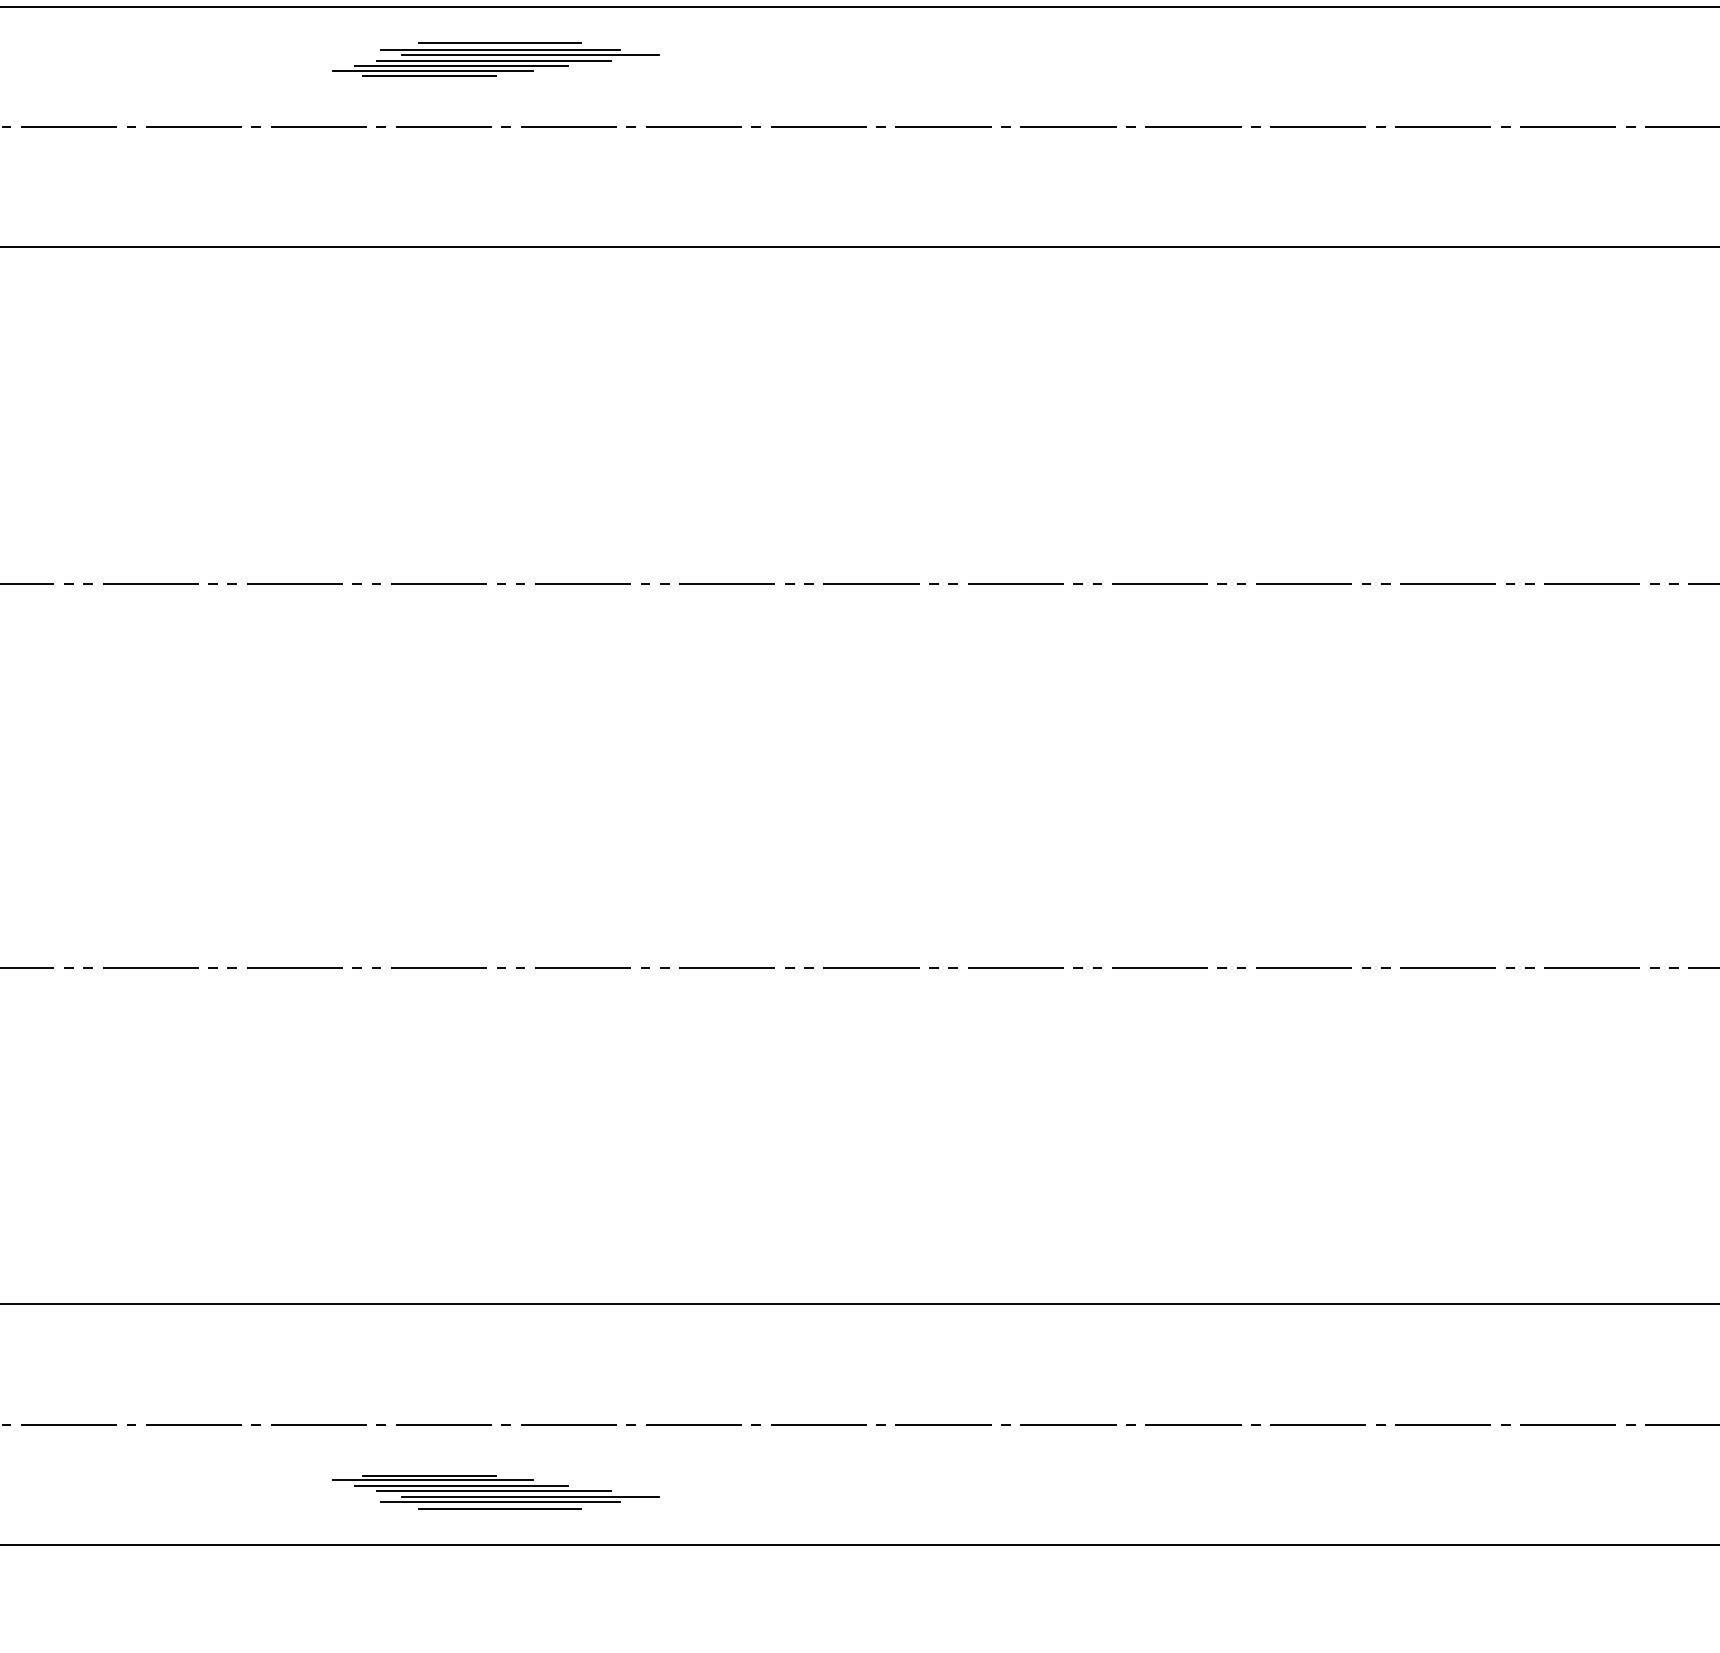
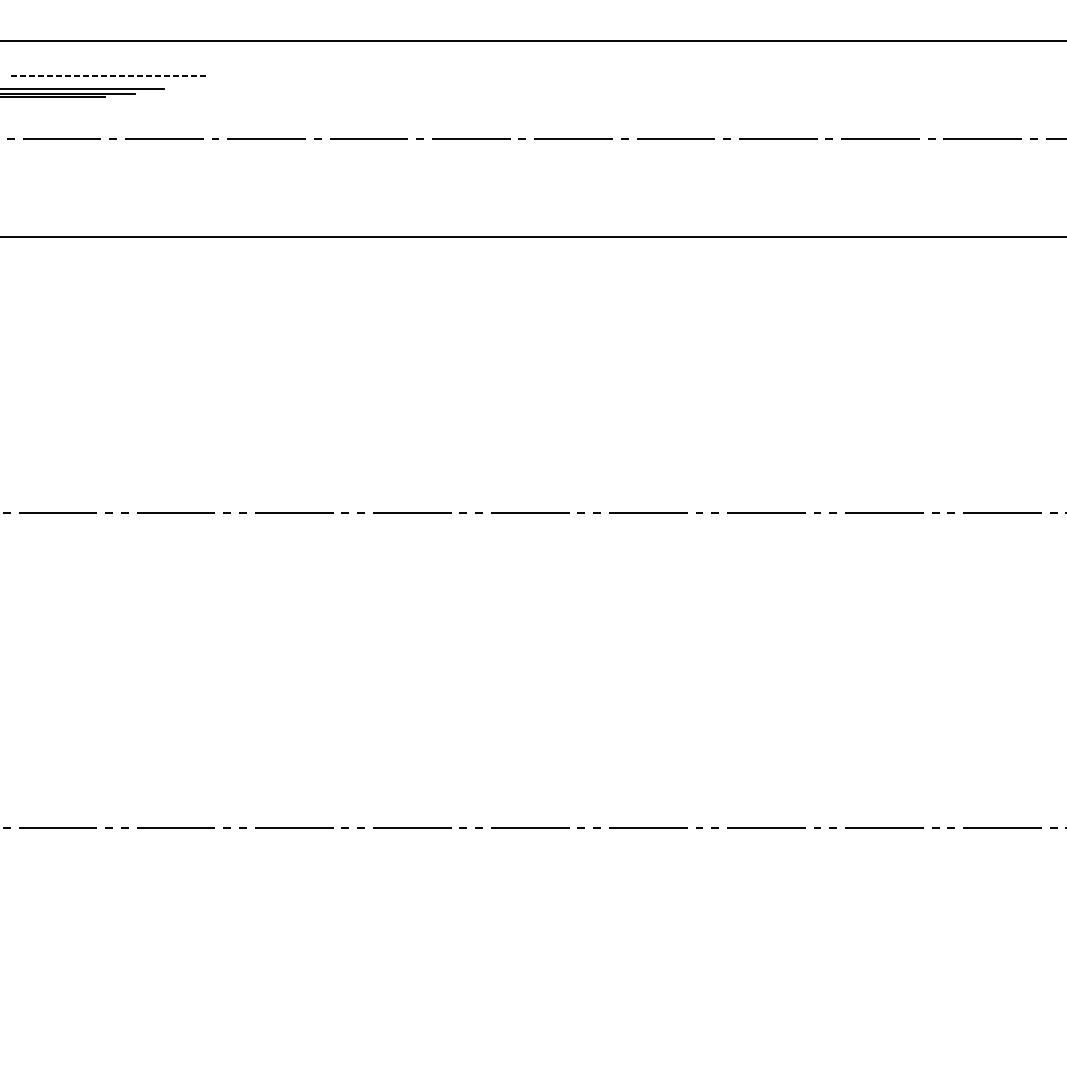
line: (499, 43) -> (107, 70), removed
line: (501, 49) -> (109, 75), solid -> dashed
line: (530, 55) -> (133, 80), removed
line: (493, 60) -> (102, 84), removed

